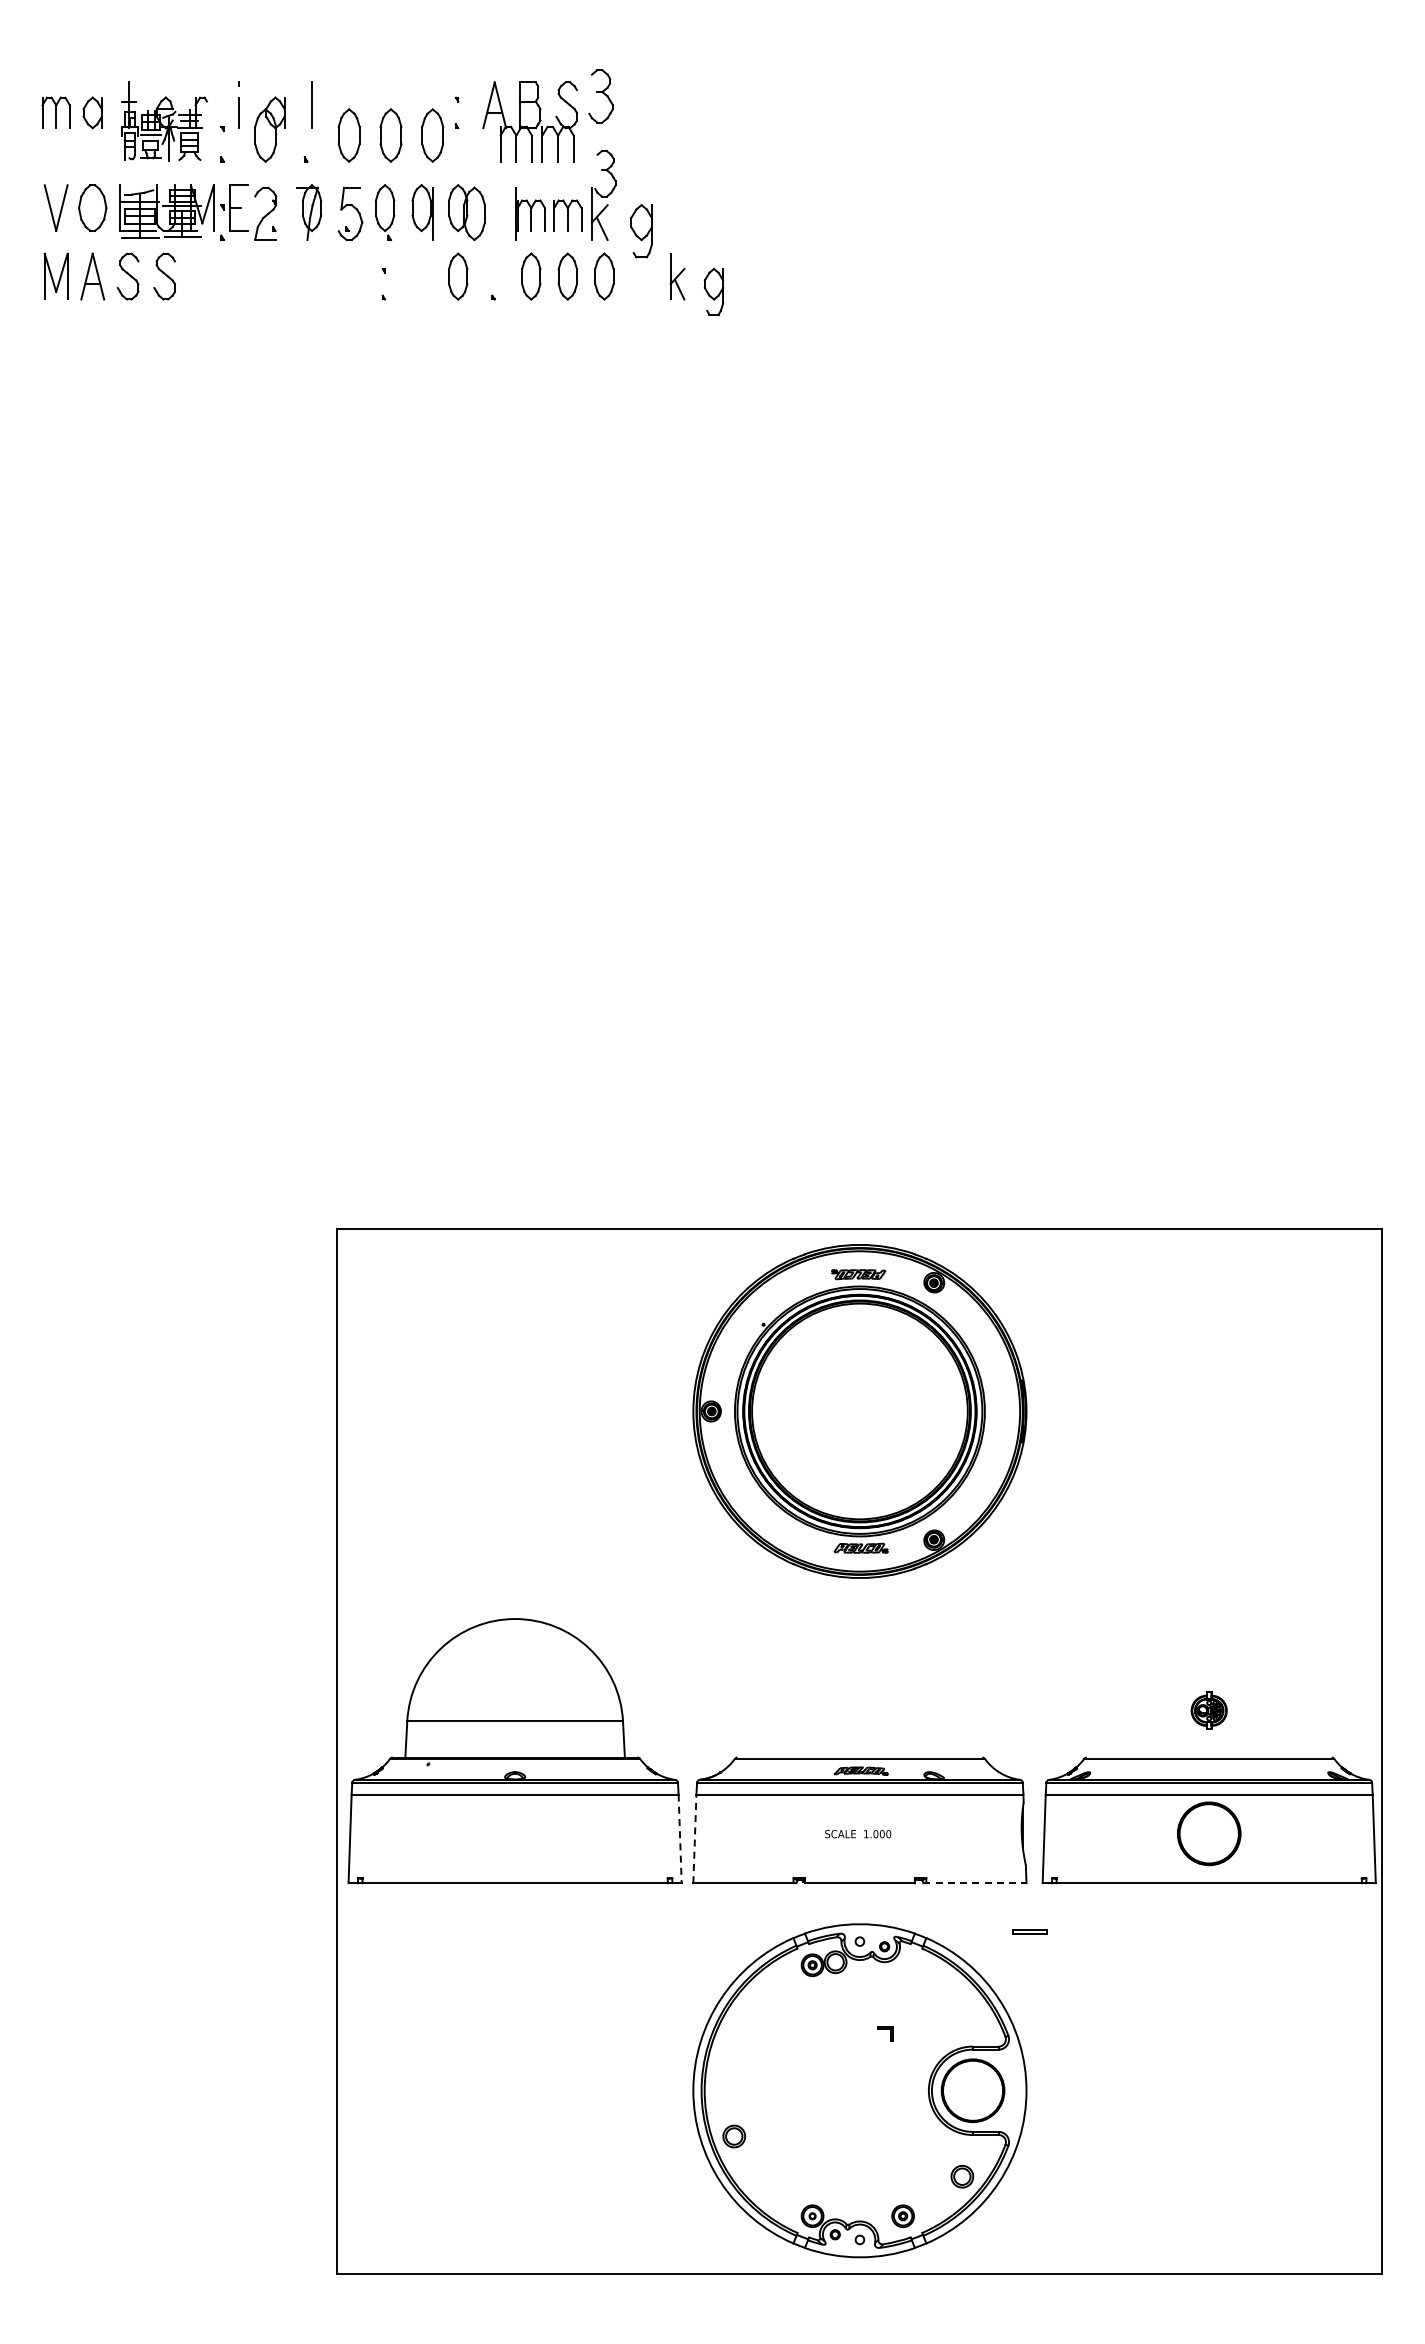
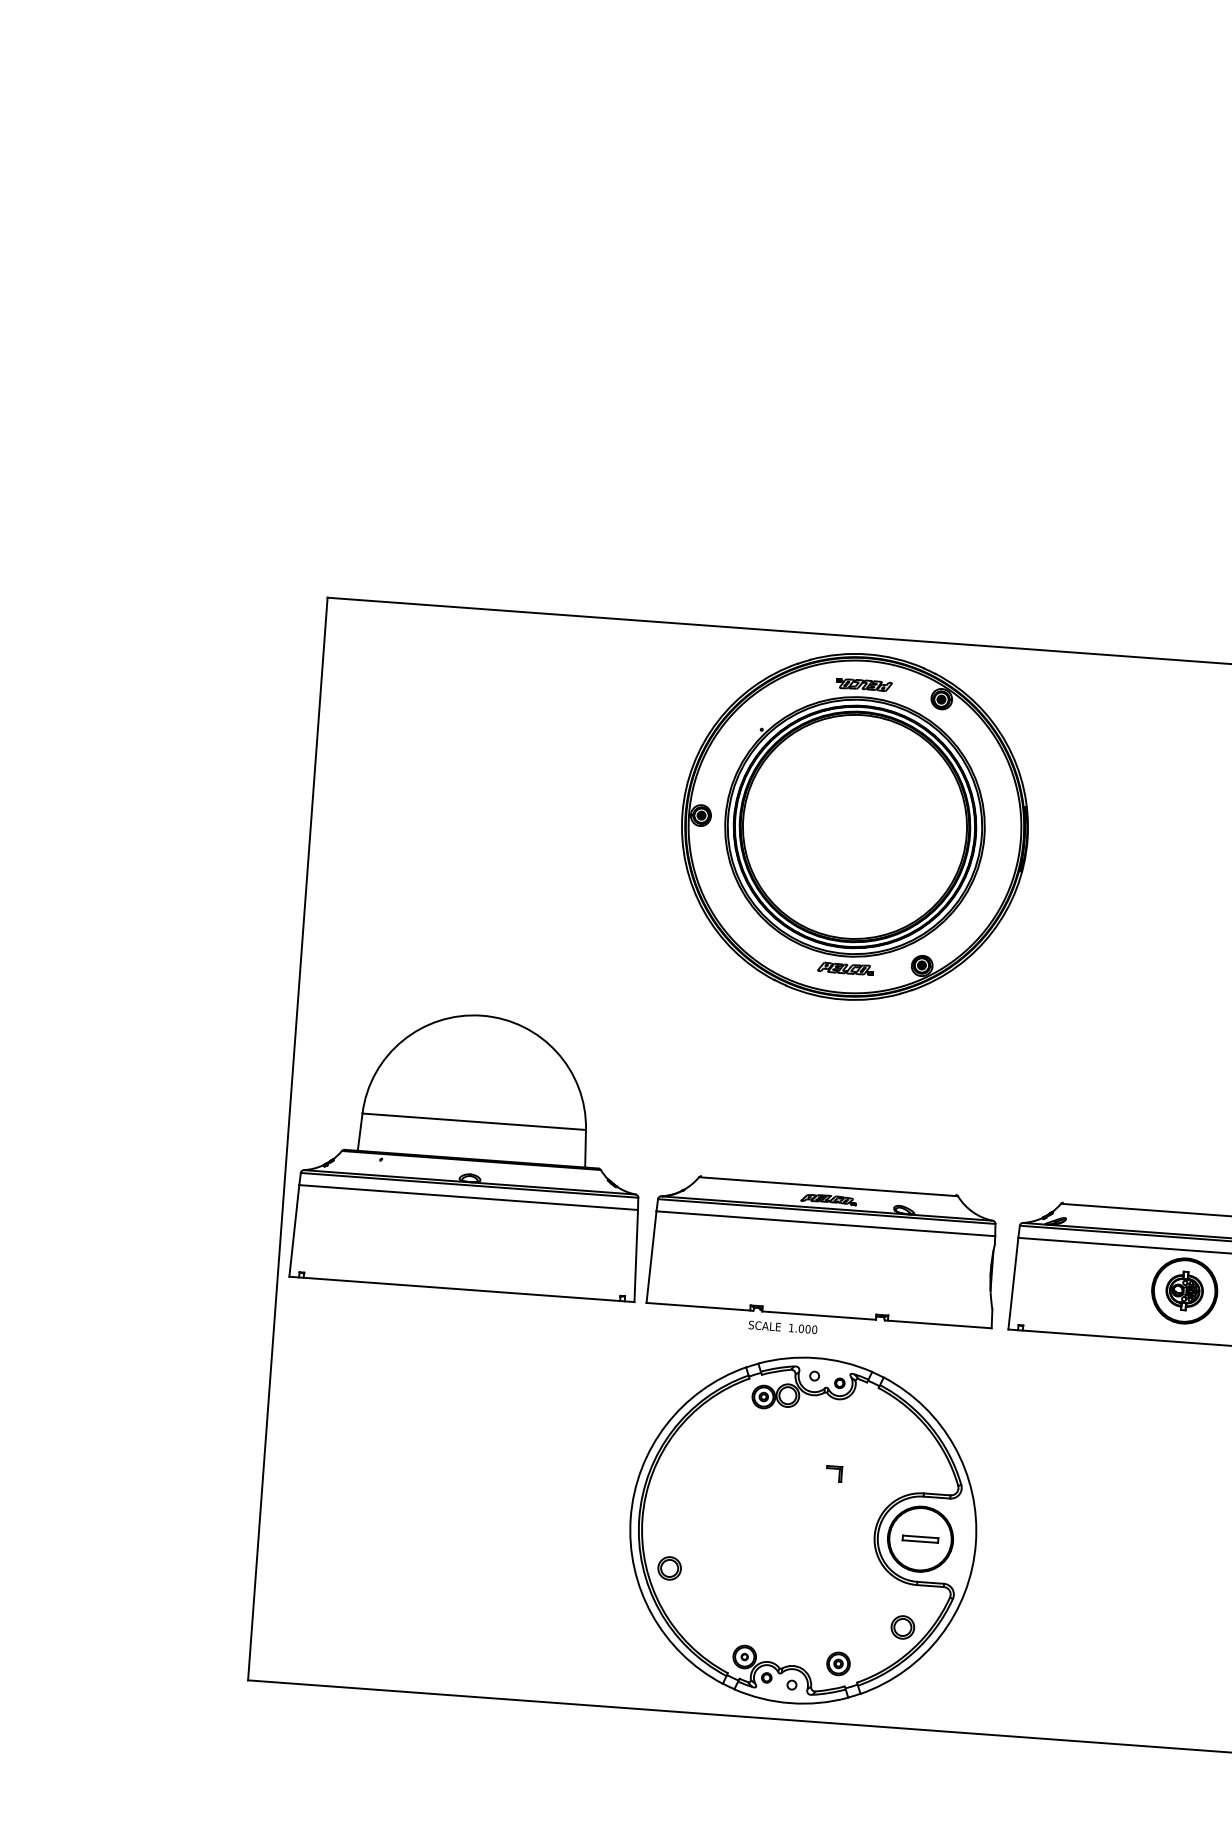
part: (1208, 1710) -> (1183, 1290), moved
text: (858, 1834) -> (783, 1327), moved
line: (694, 1838) -> (651, 1256), dashed -> solid
line: (680, 1839) -> (636, 1256), dashed -> solid
line: (974, 1883) -> (937, 1324), dashed -> solid
part: (1029, 1931) -> (919, 1538), moved

